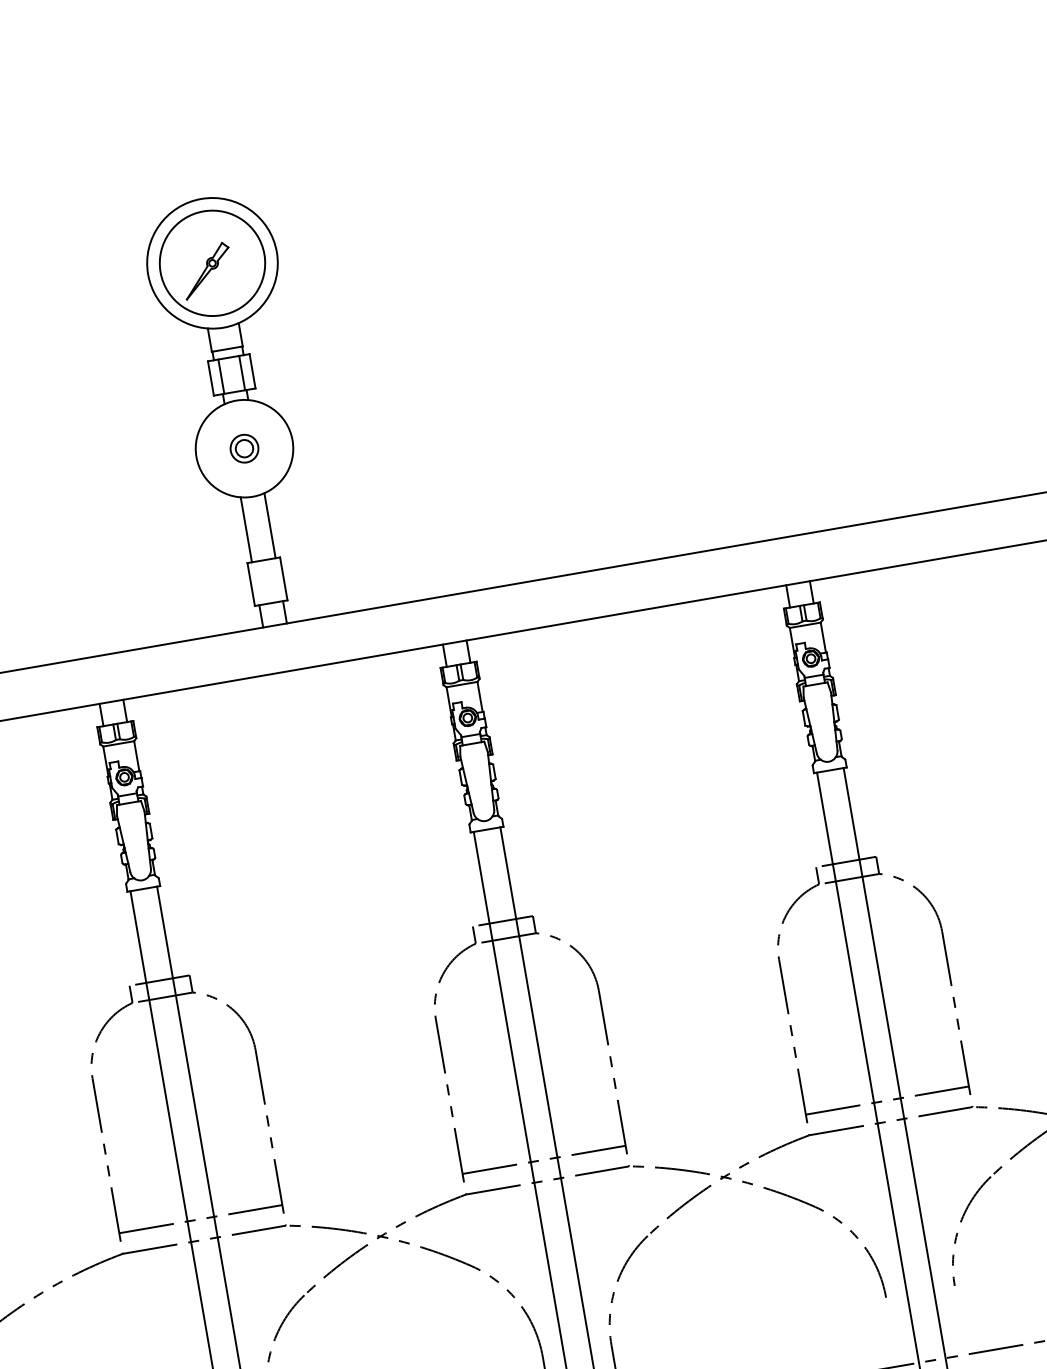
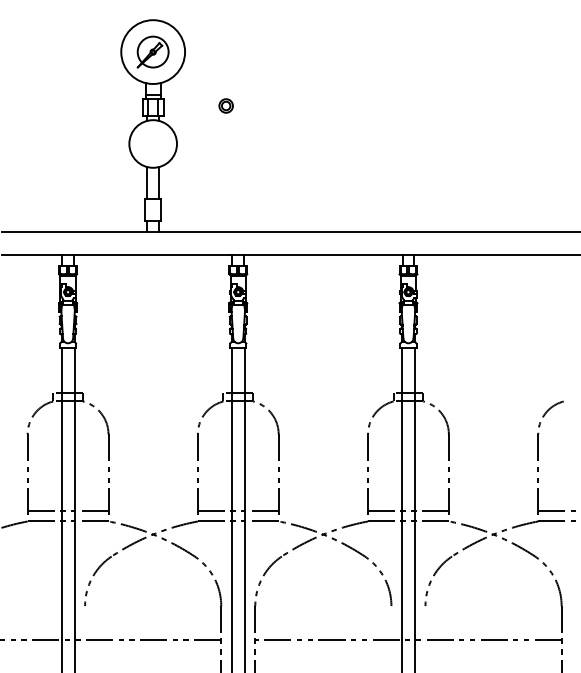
circle: (210, 262) -> (152, 51), size x0.6
part: (242, 447) -> (225, 105), moved

